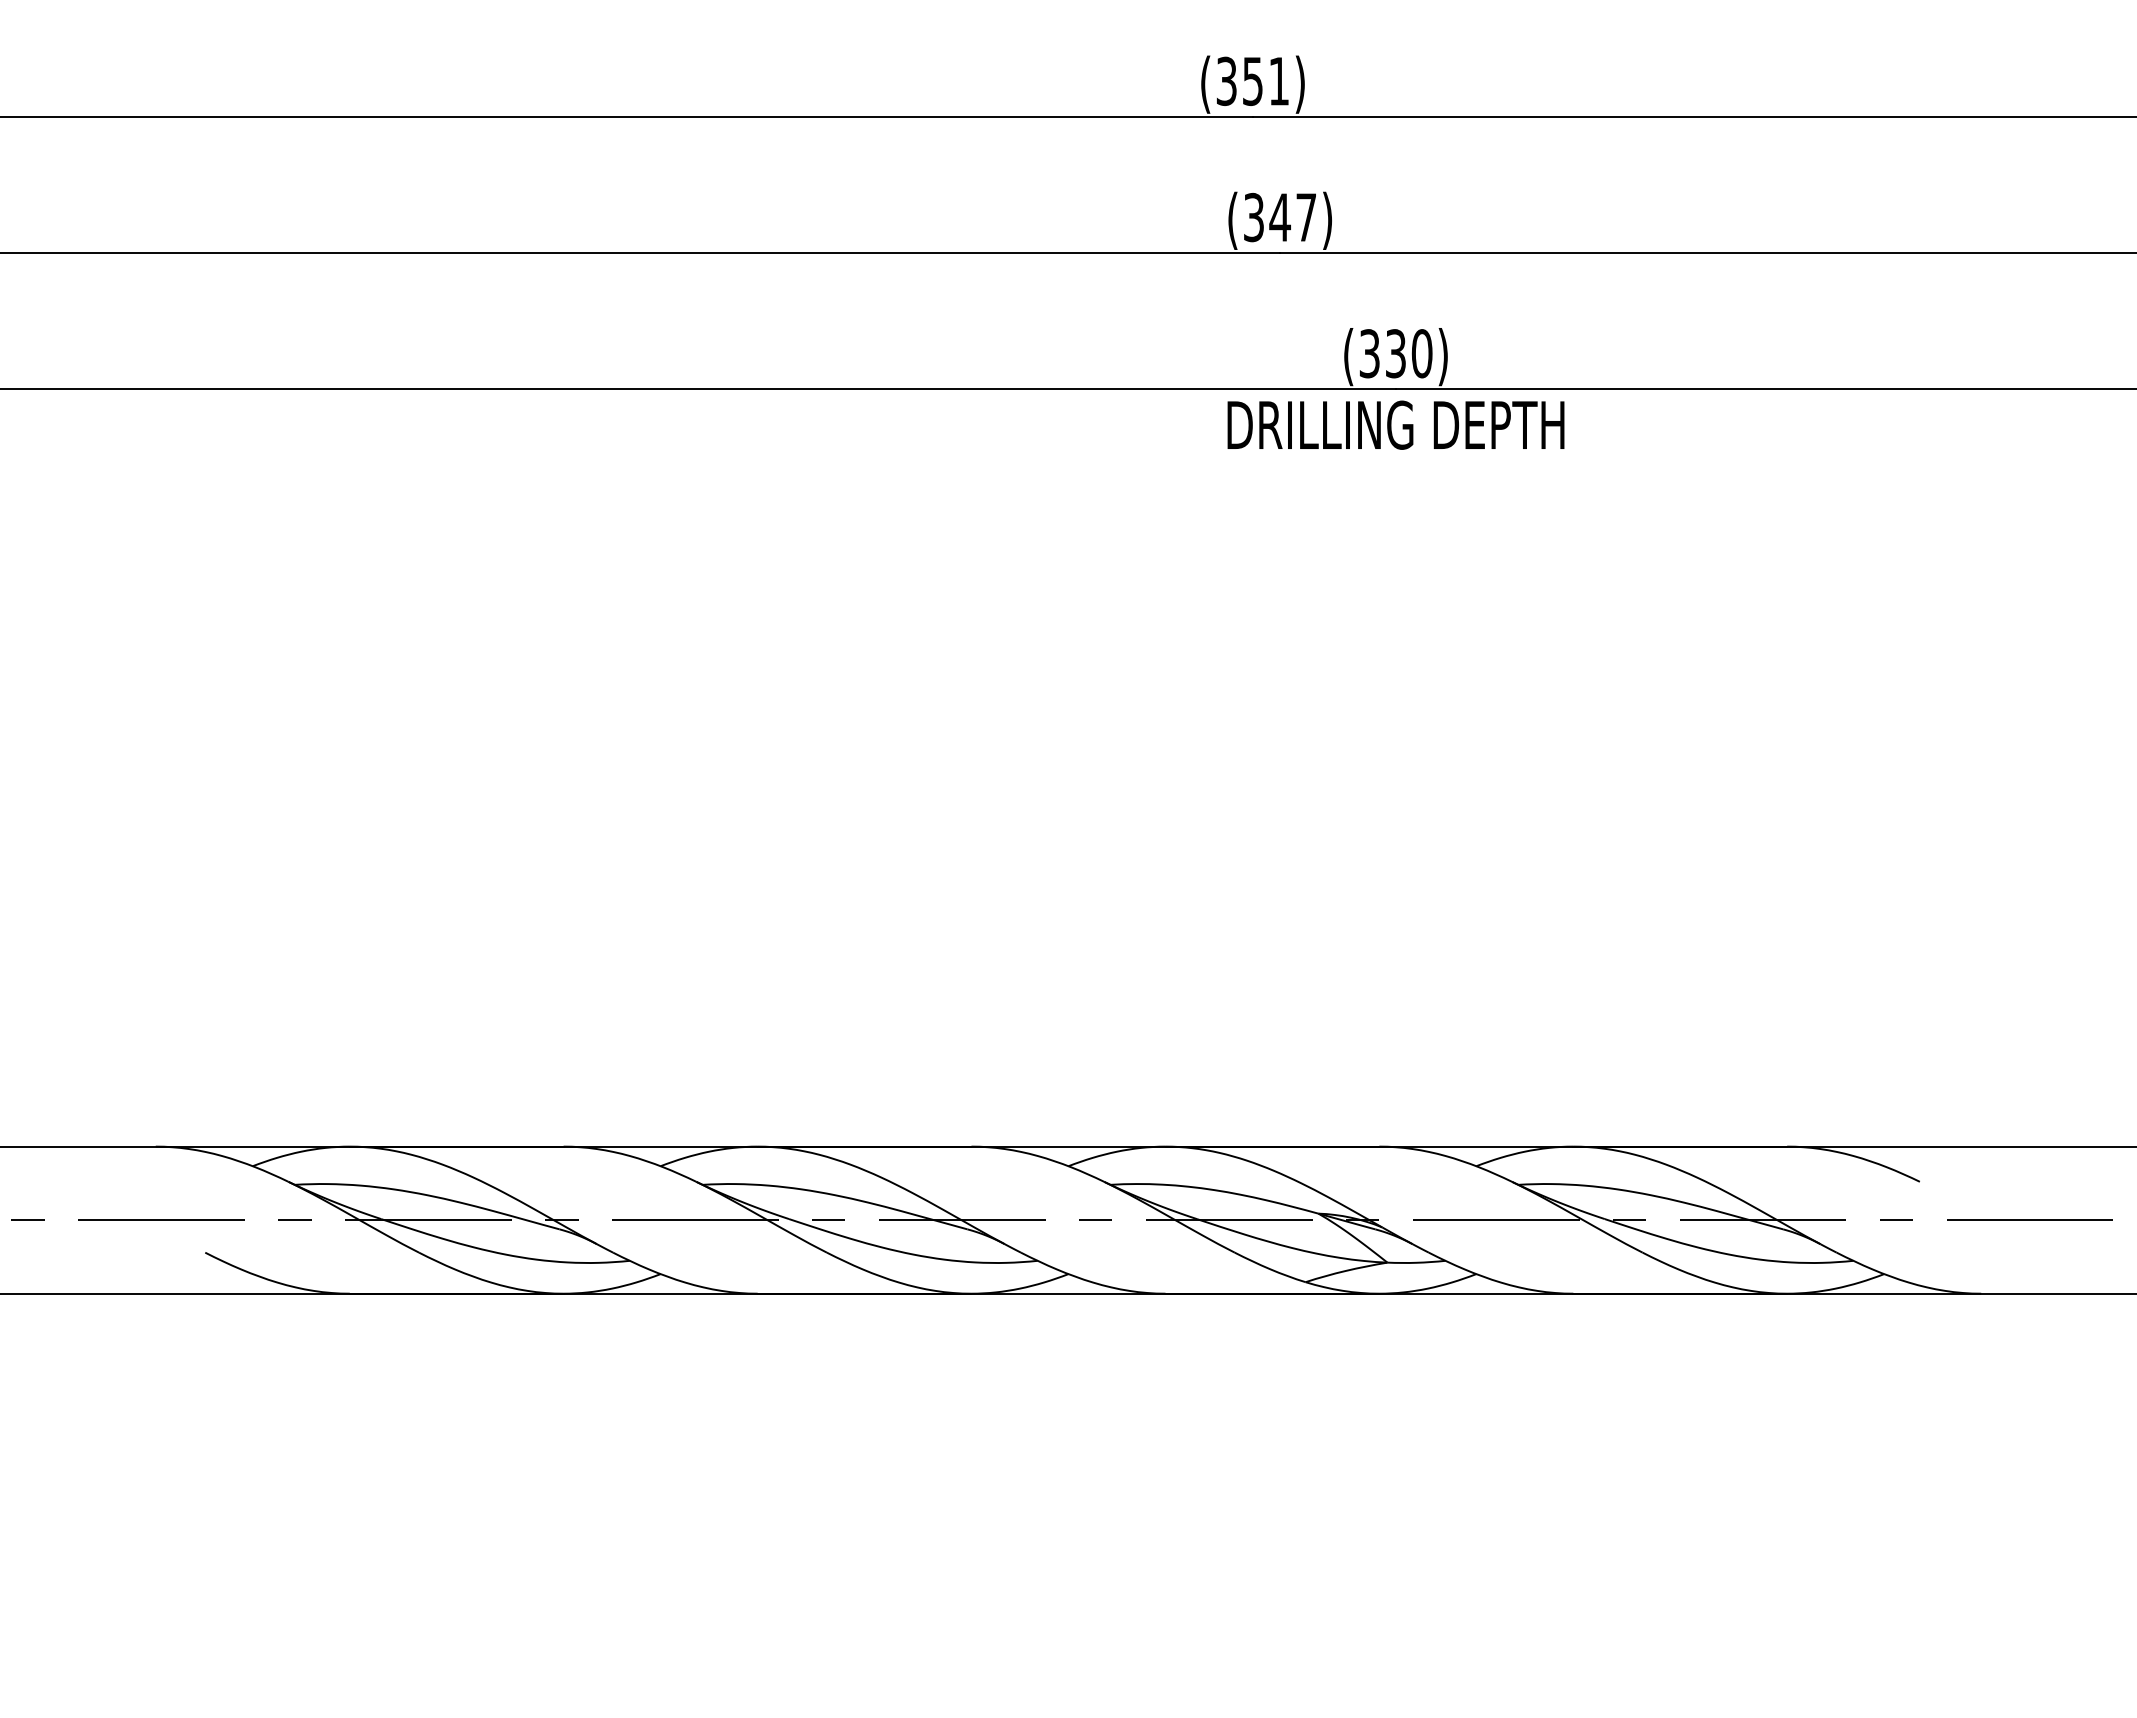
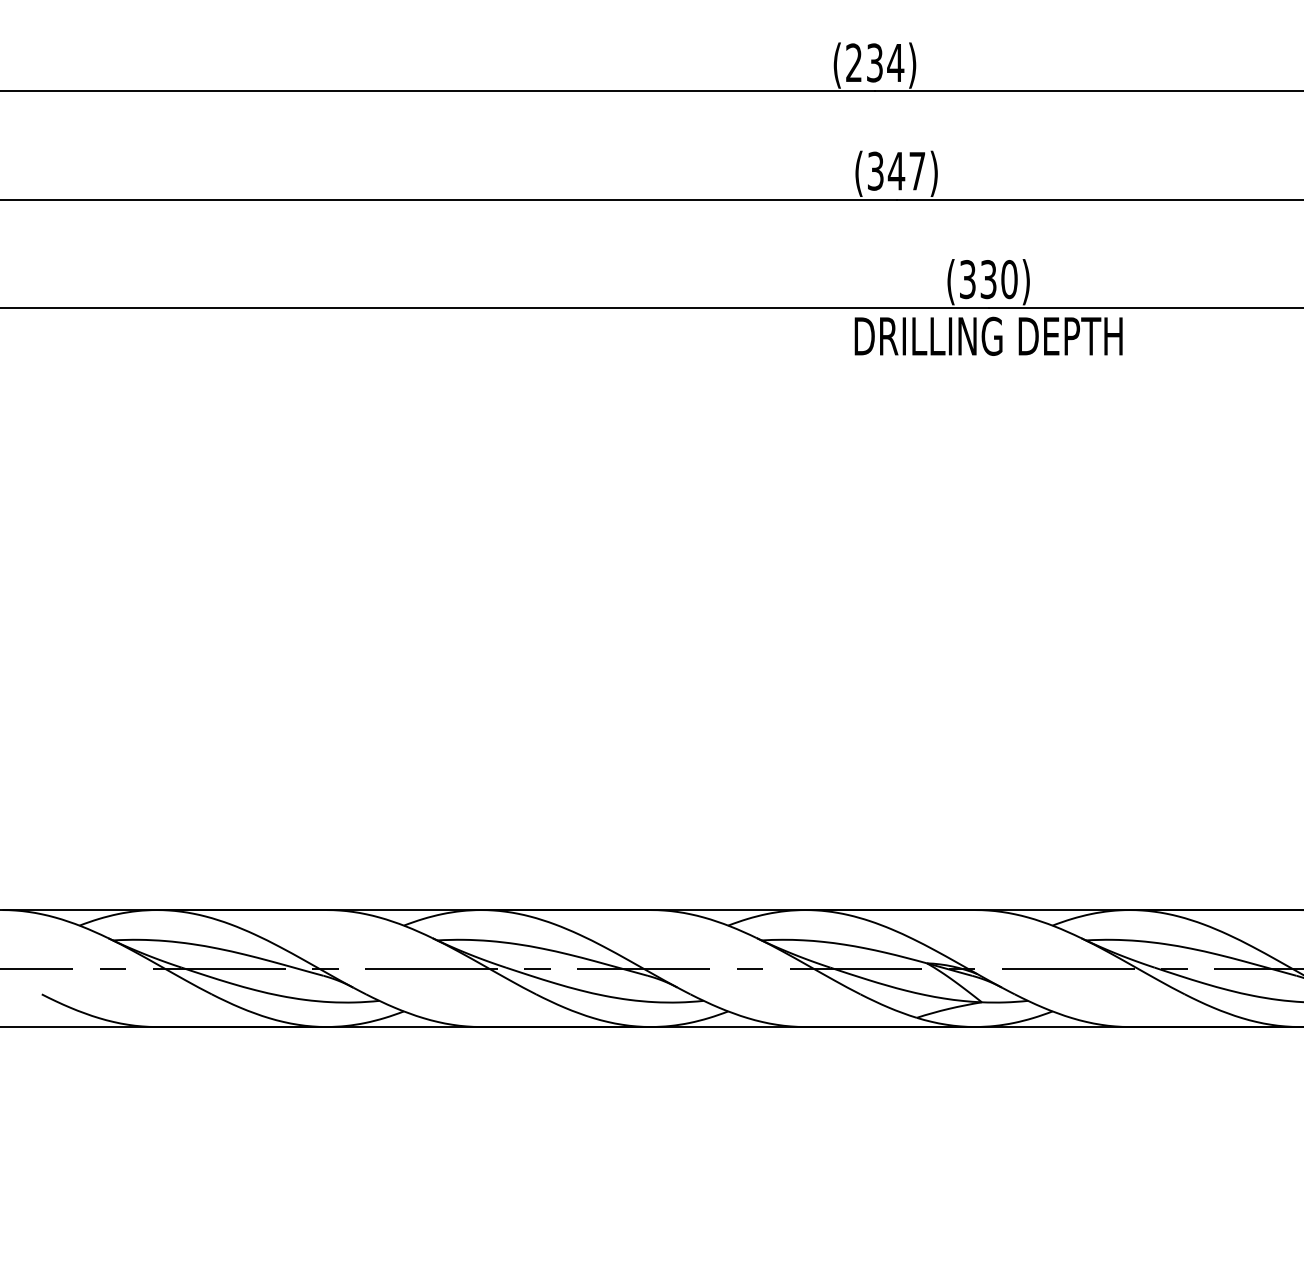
text: (1252, 81) -> (874, 63), (351) -> (234)

